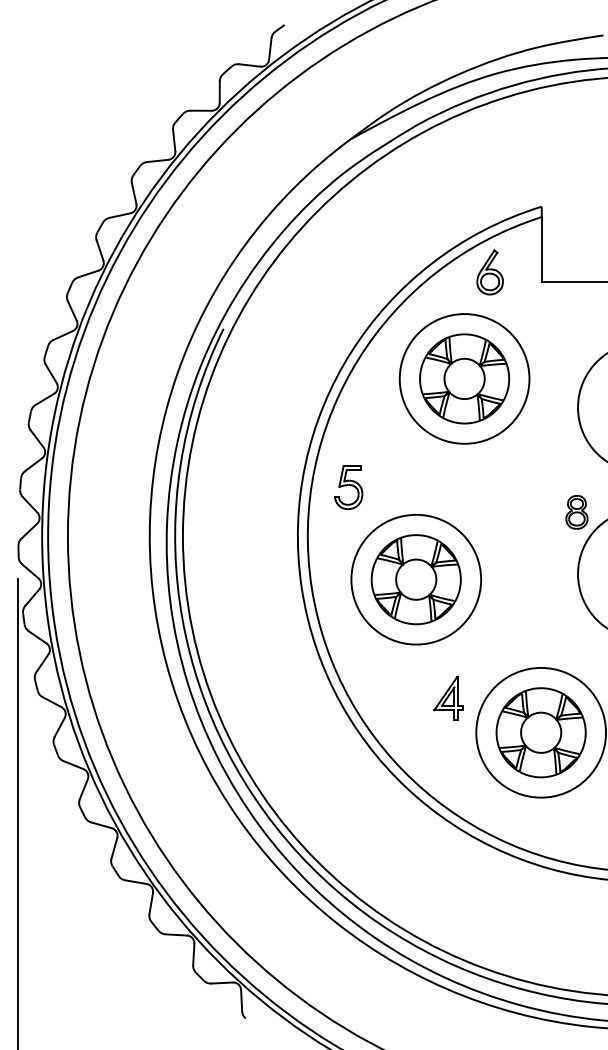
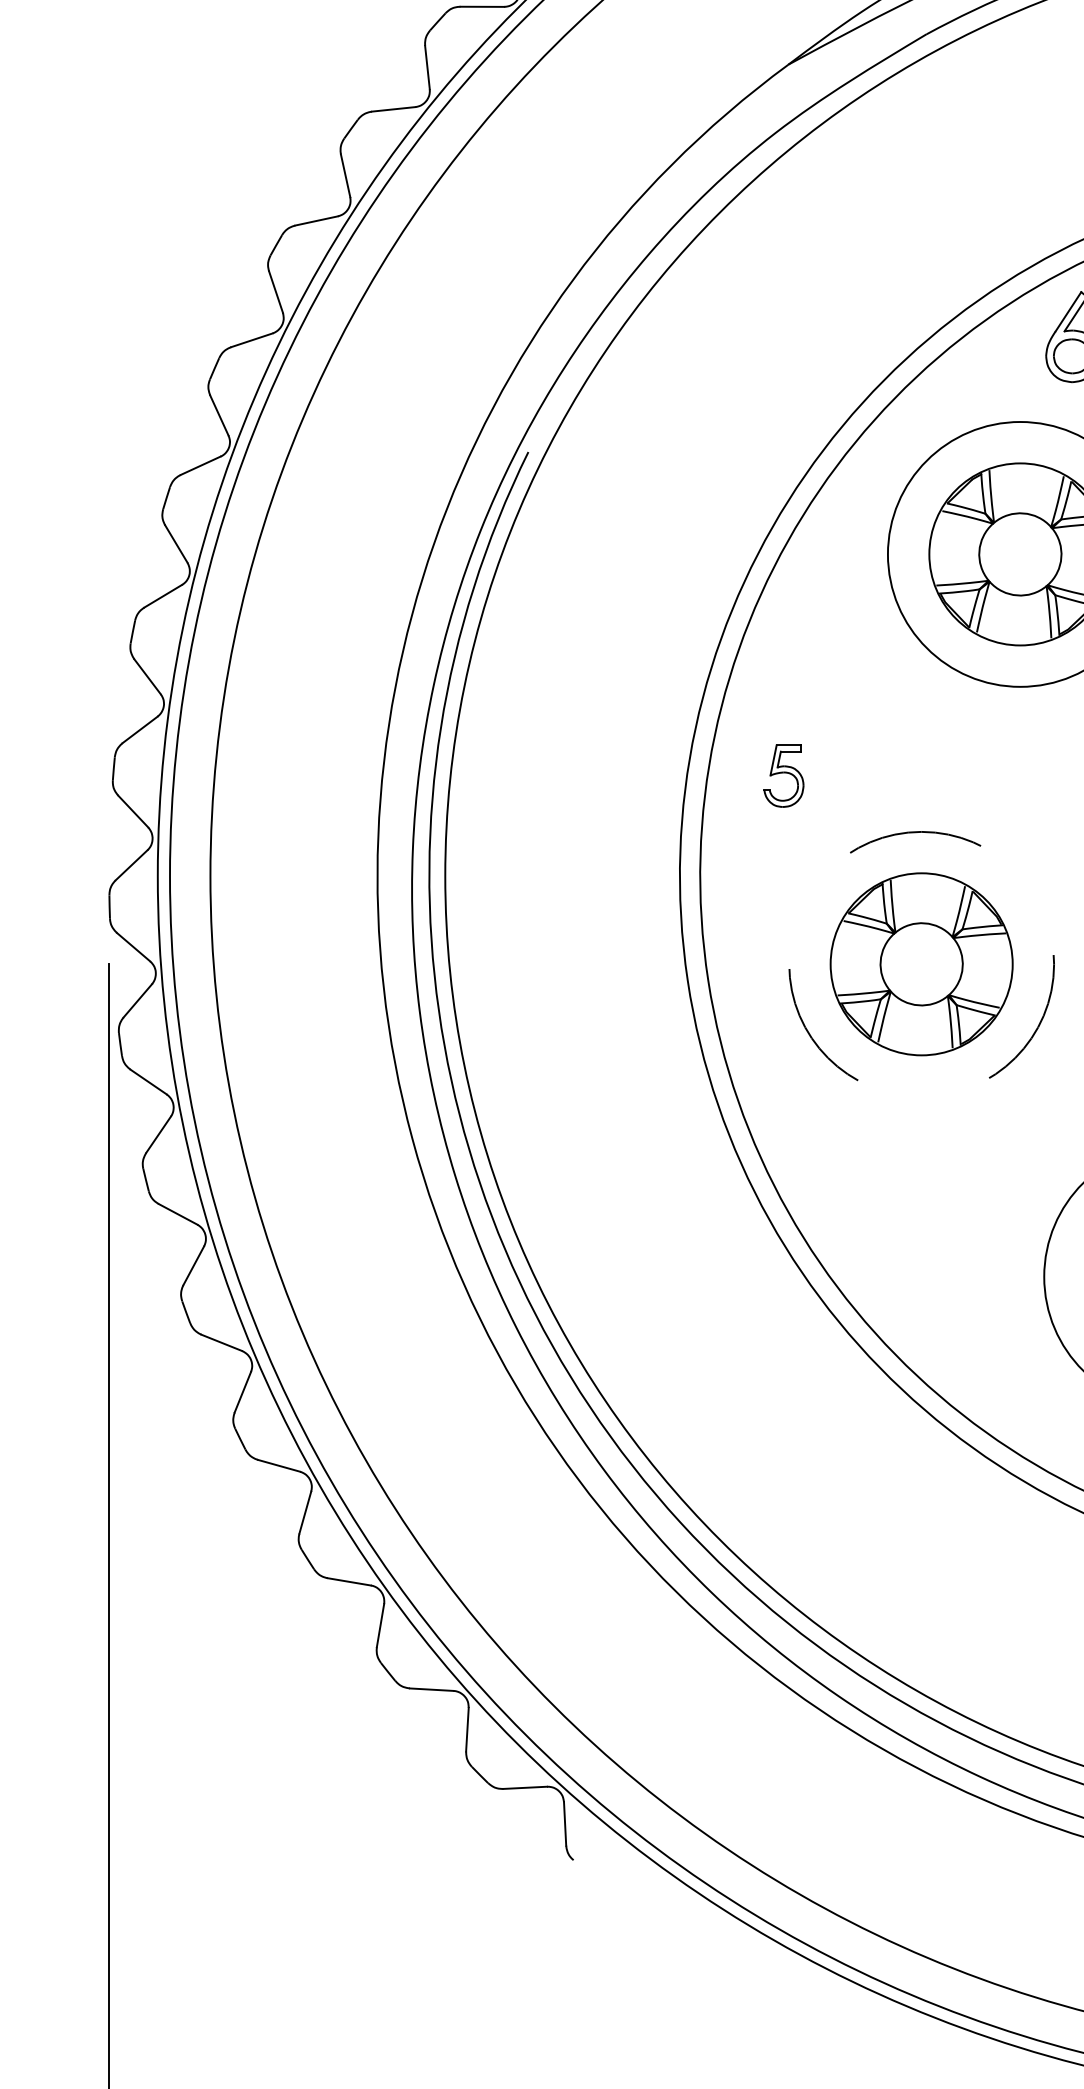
part: (348, 487) -> (783, 776), size x0.7
circle: (416, 579) -> (922, 963), solid -> dashed
part: (448, 697) -> (987, 1204), removed

